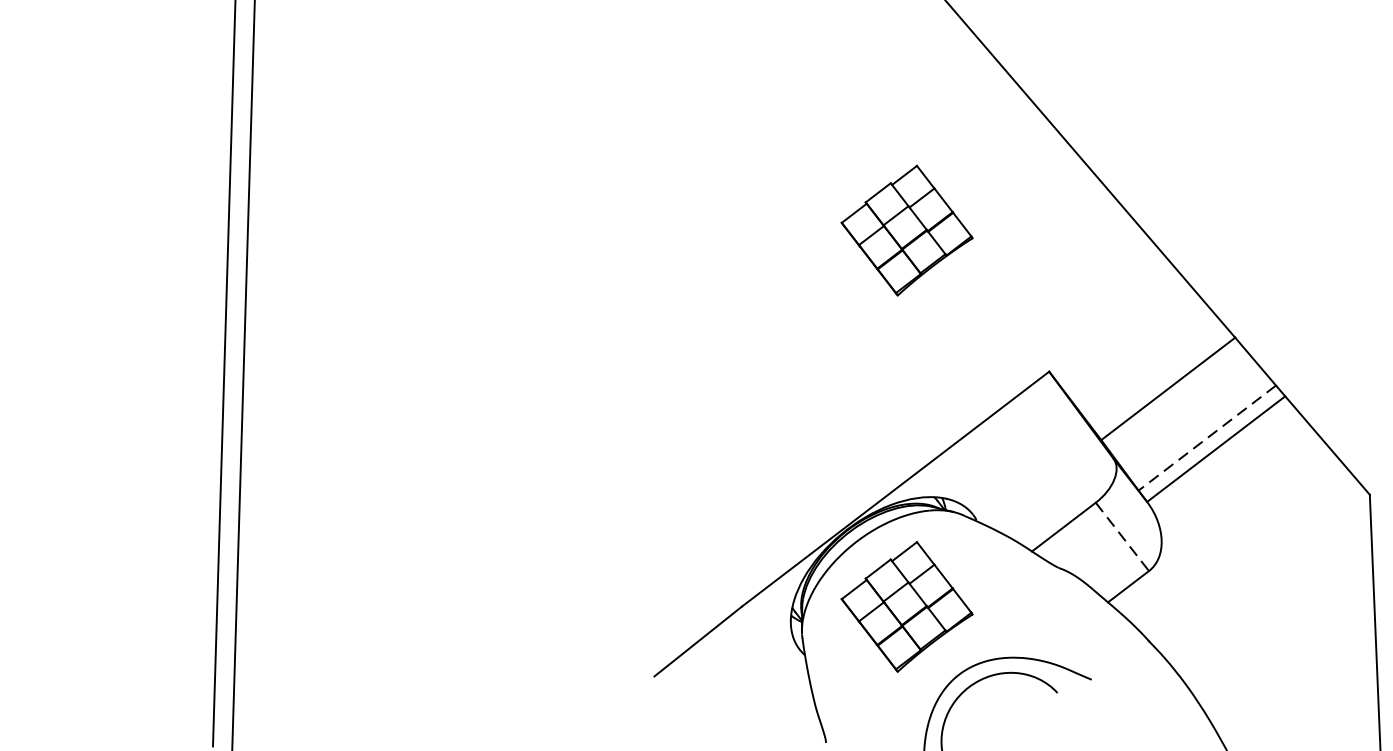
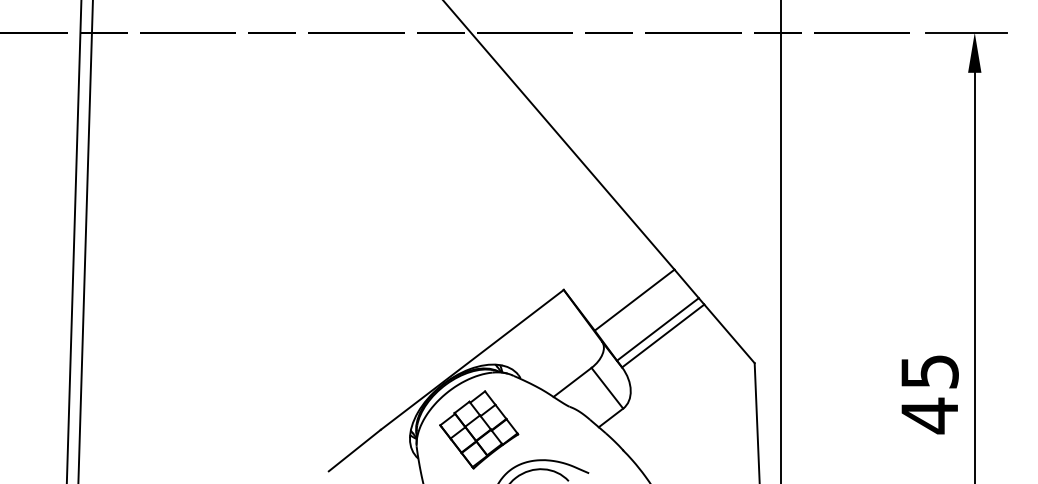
part: (907, 229) -> (479, 205), removed
line: (1206, 438) -> (657, 329), dashed -> solid
line: (1122, 537) -> (607, 388), dashed -> solid

